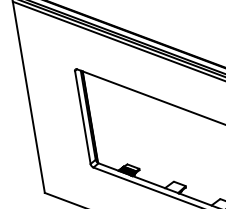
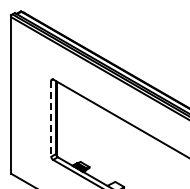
line: (83, 118) -> (51, 119), solid -> dashed

